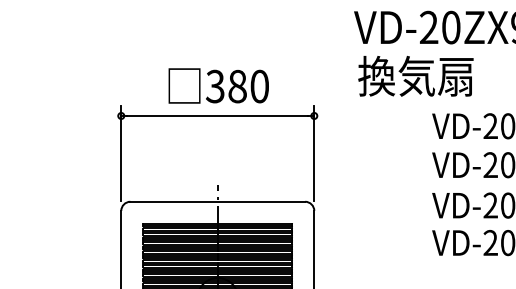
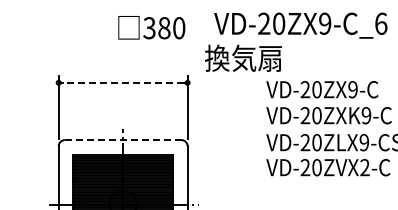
text: (415, 75) -> (243, 57), moved
text: (218, 85) -> (151, 27), moved
line: (216, 115) -> (122, 82), solid -> dashed
line: (218, 202) -> (123, 140), solid -> dashed

